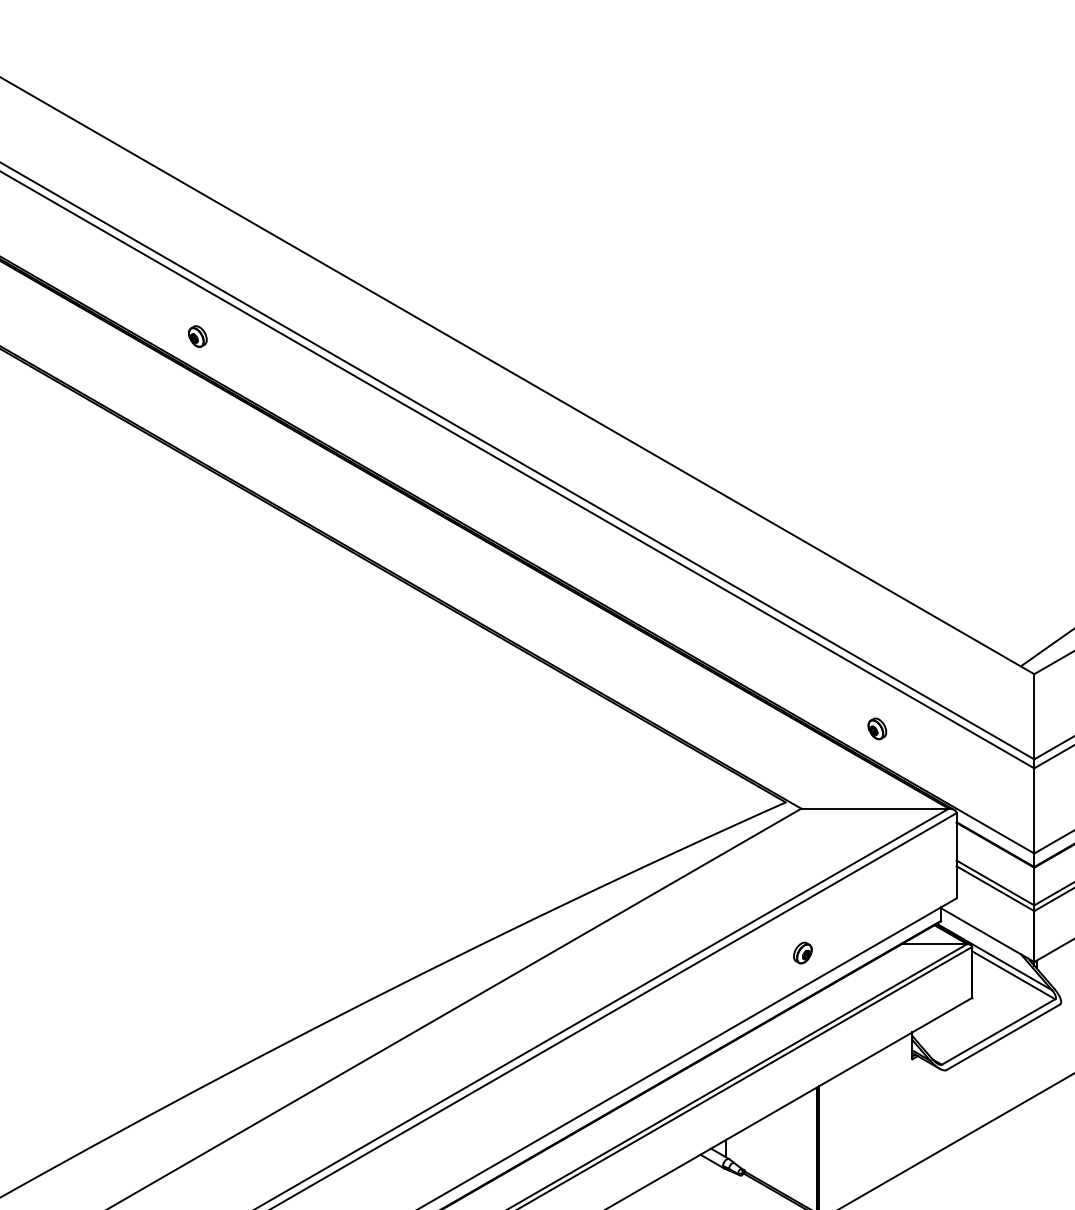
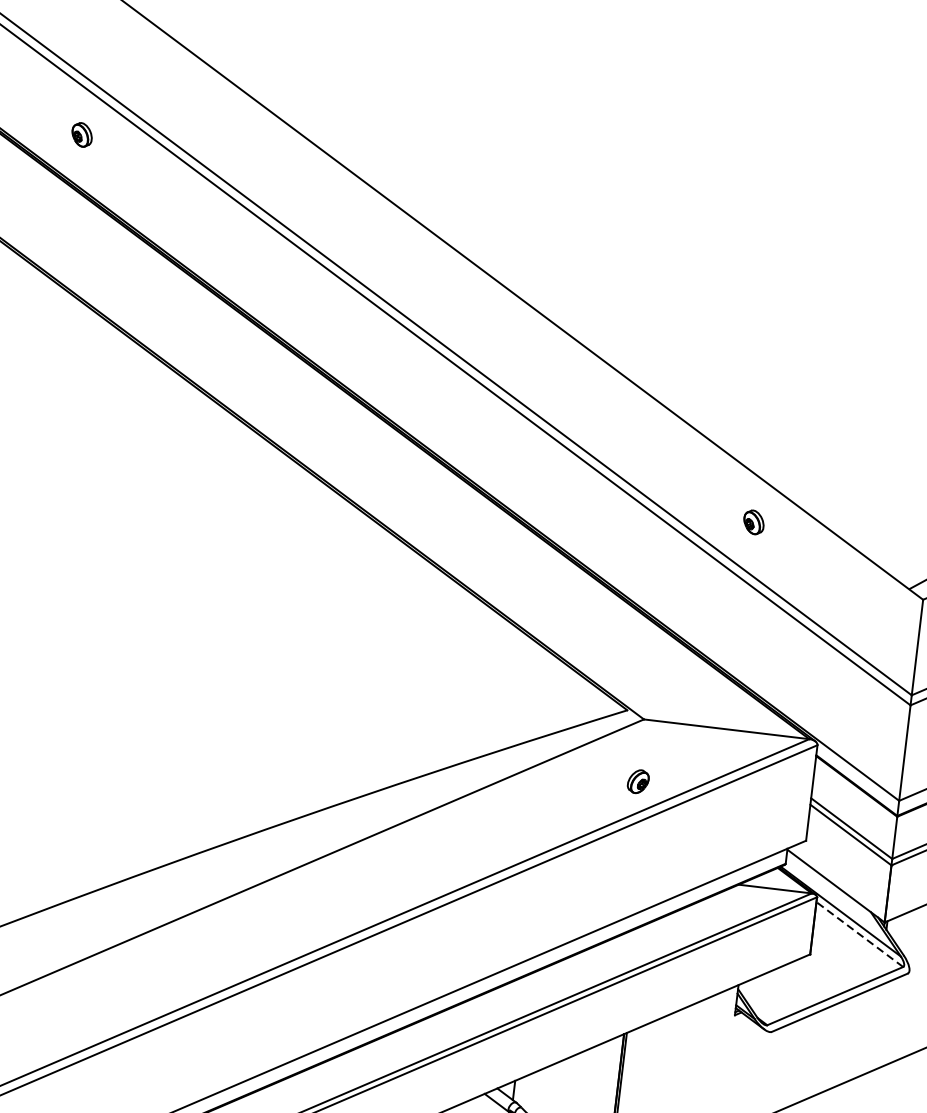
part: (197, 336) -> (81, 134), moved
part: (877, 728) -> (754, 522), moved
part: (802, 952) -> (637, 781), moved
line: (1013, 975) -> (859, 934), solid -> dashed

